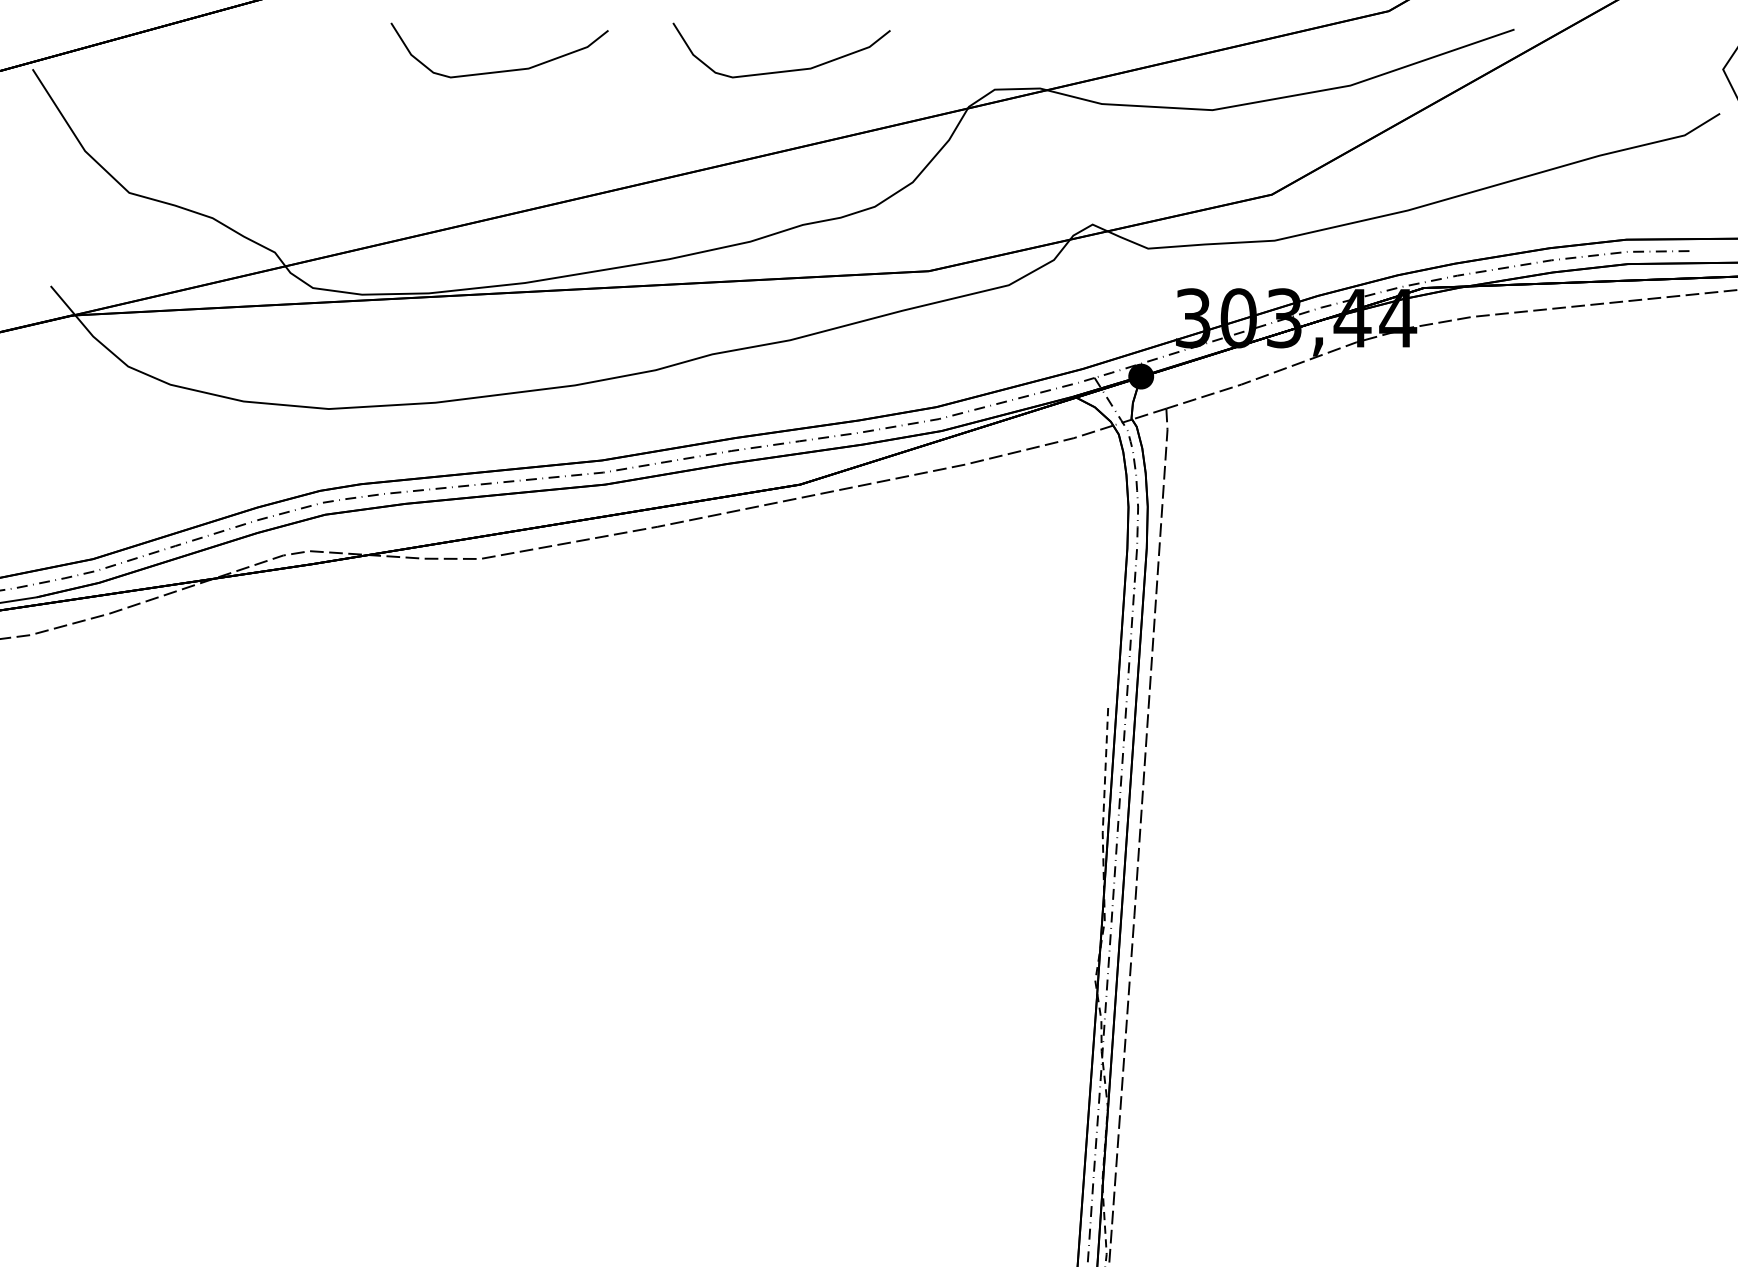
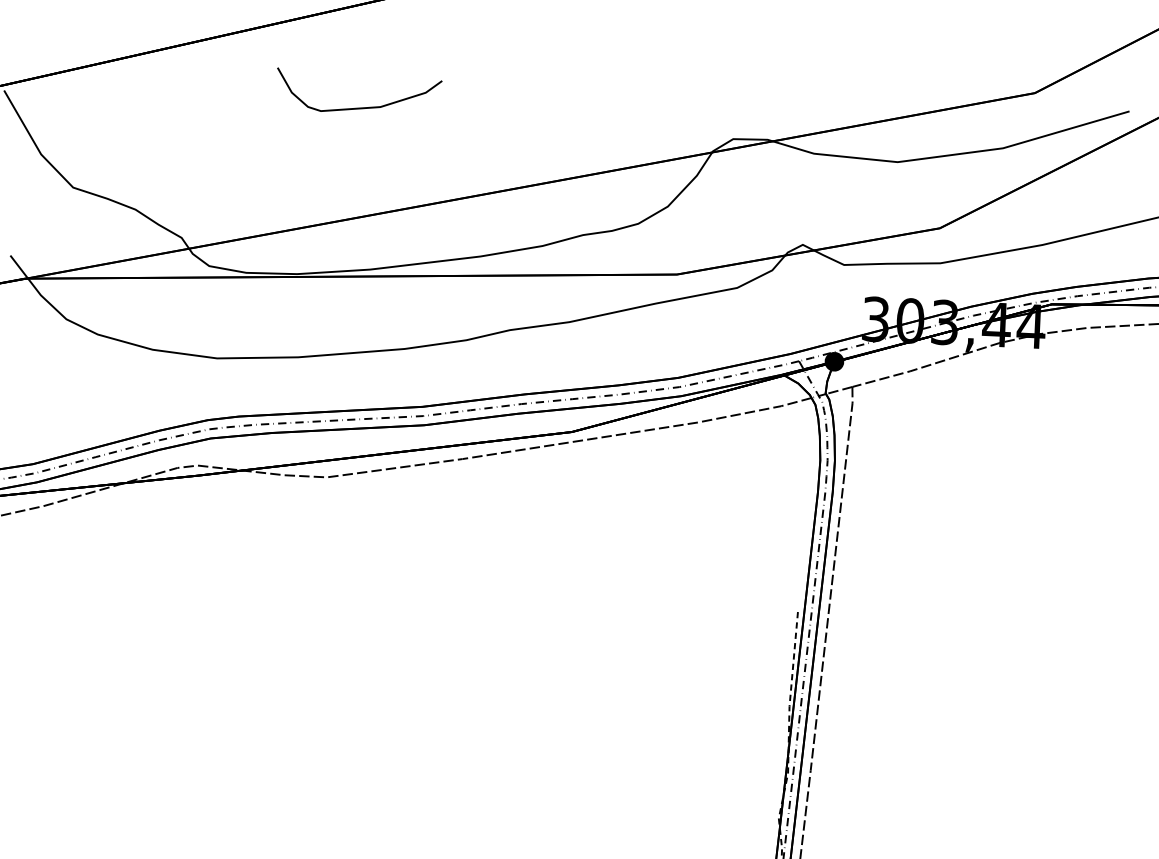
curve: (782, 70) -> (572, 117), removed

